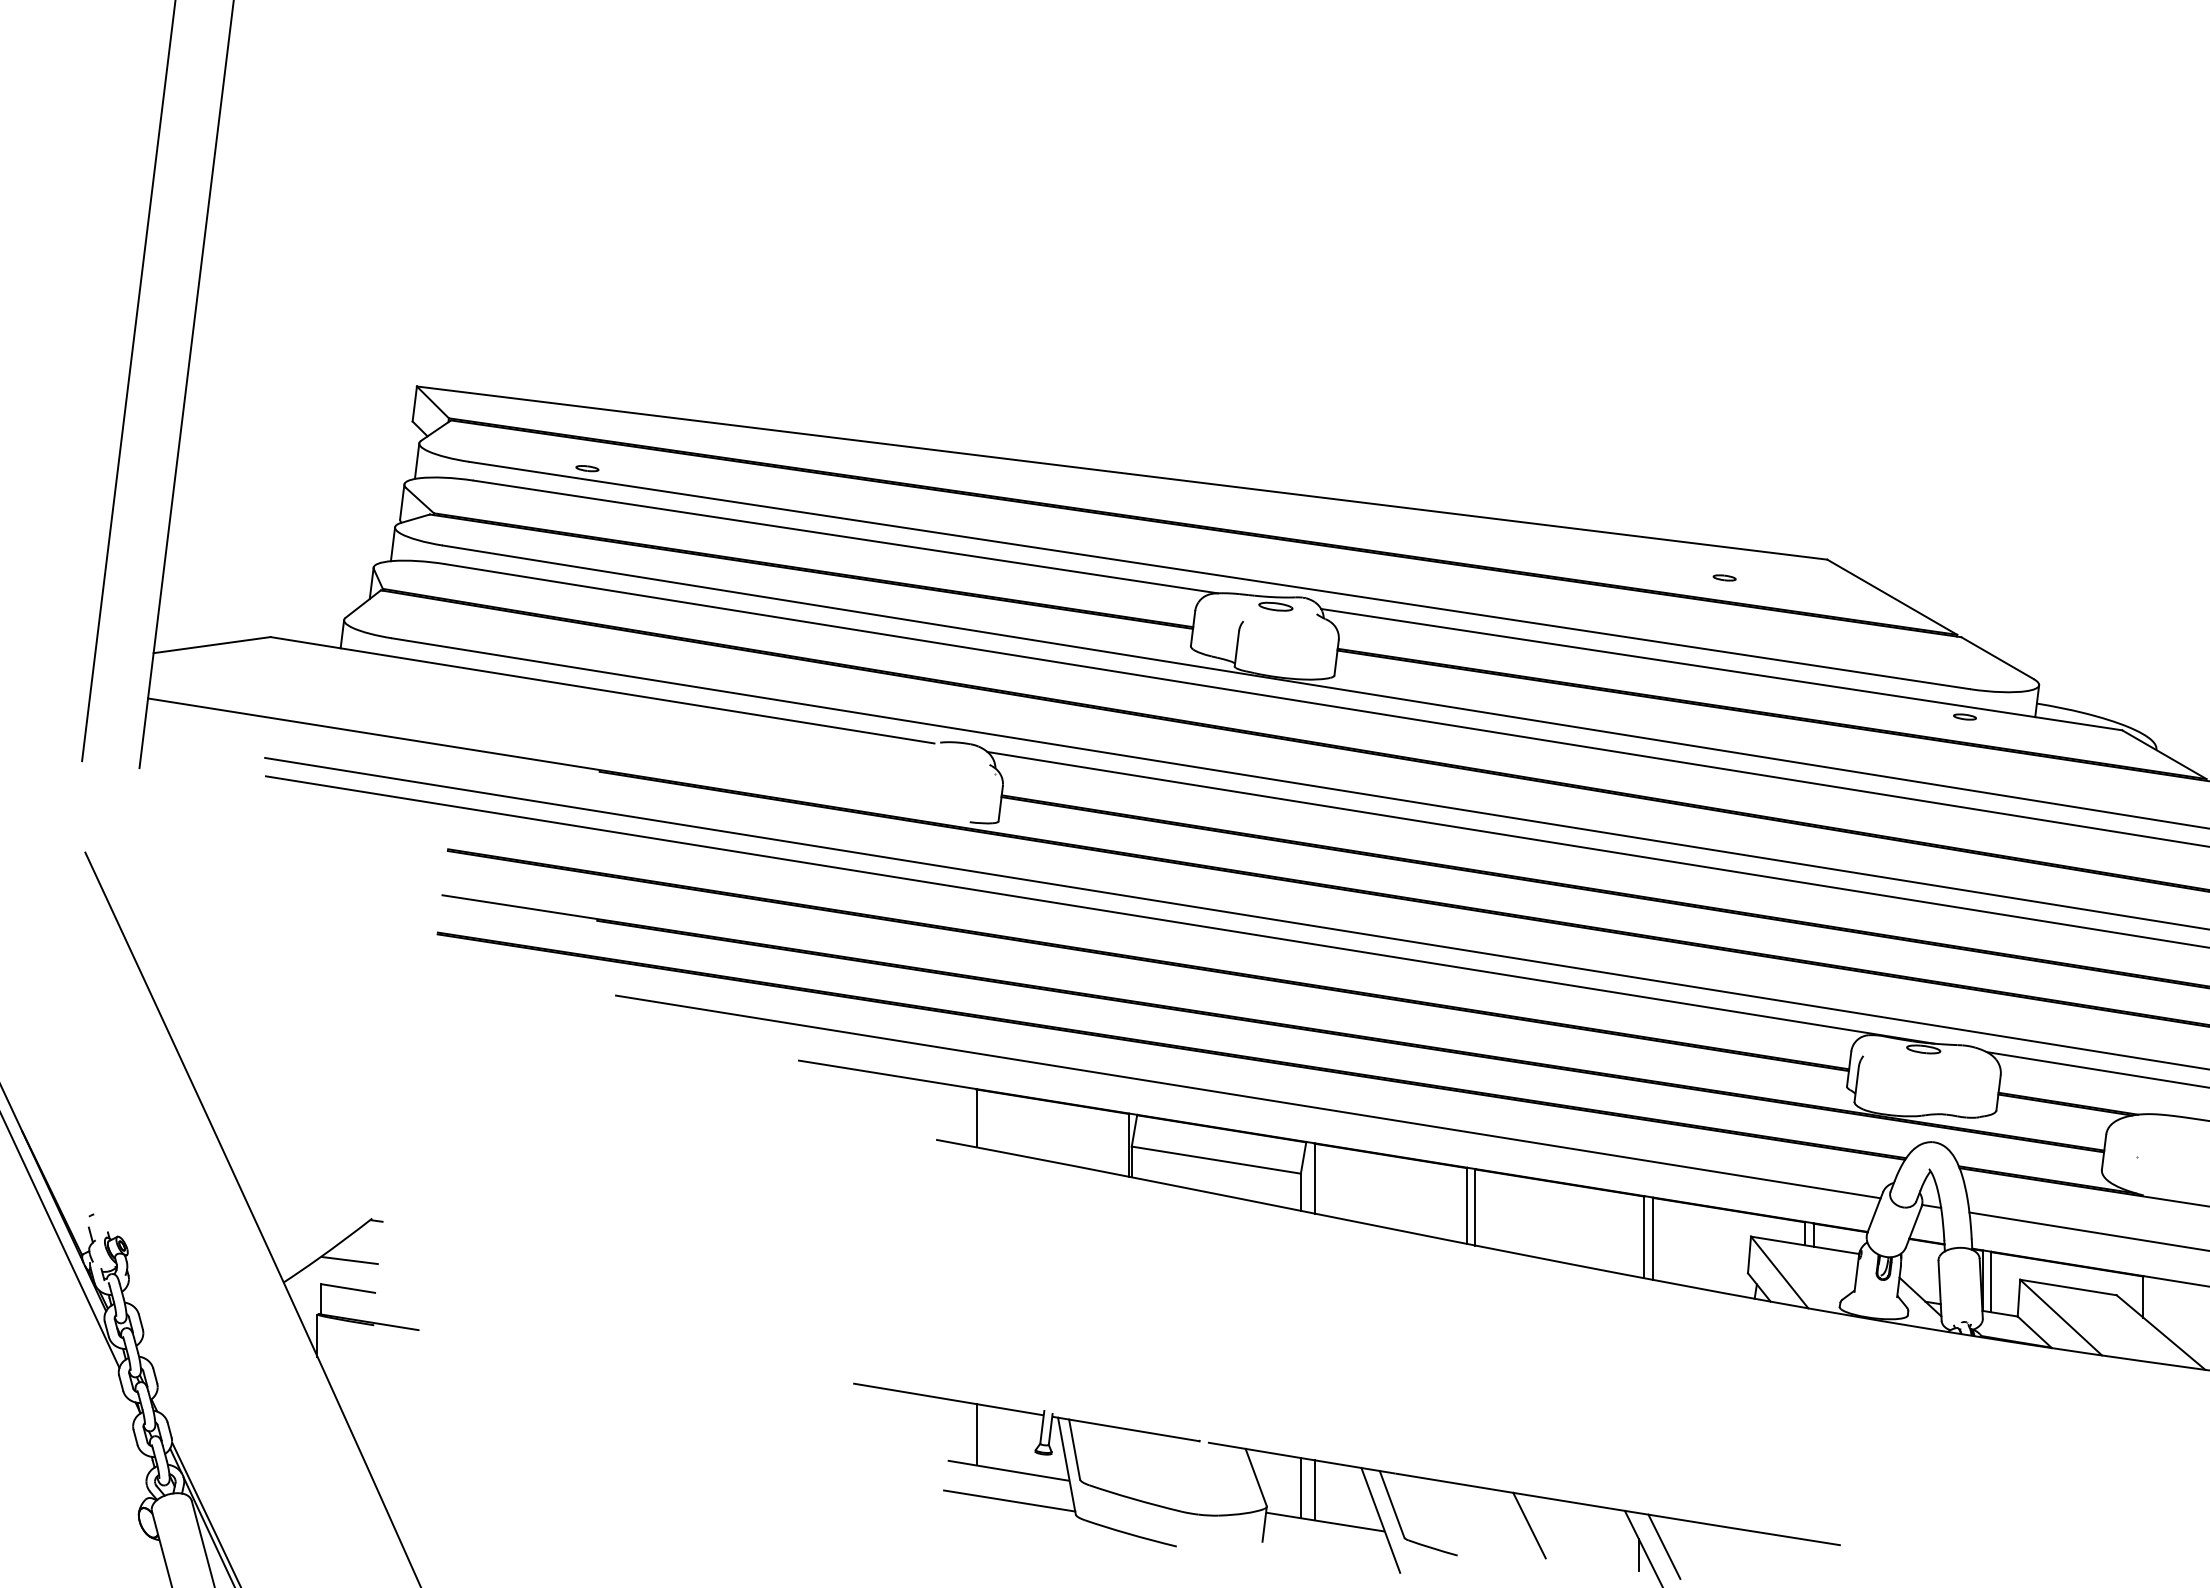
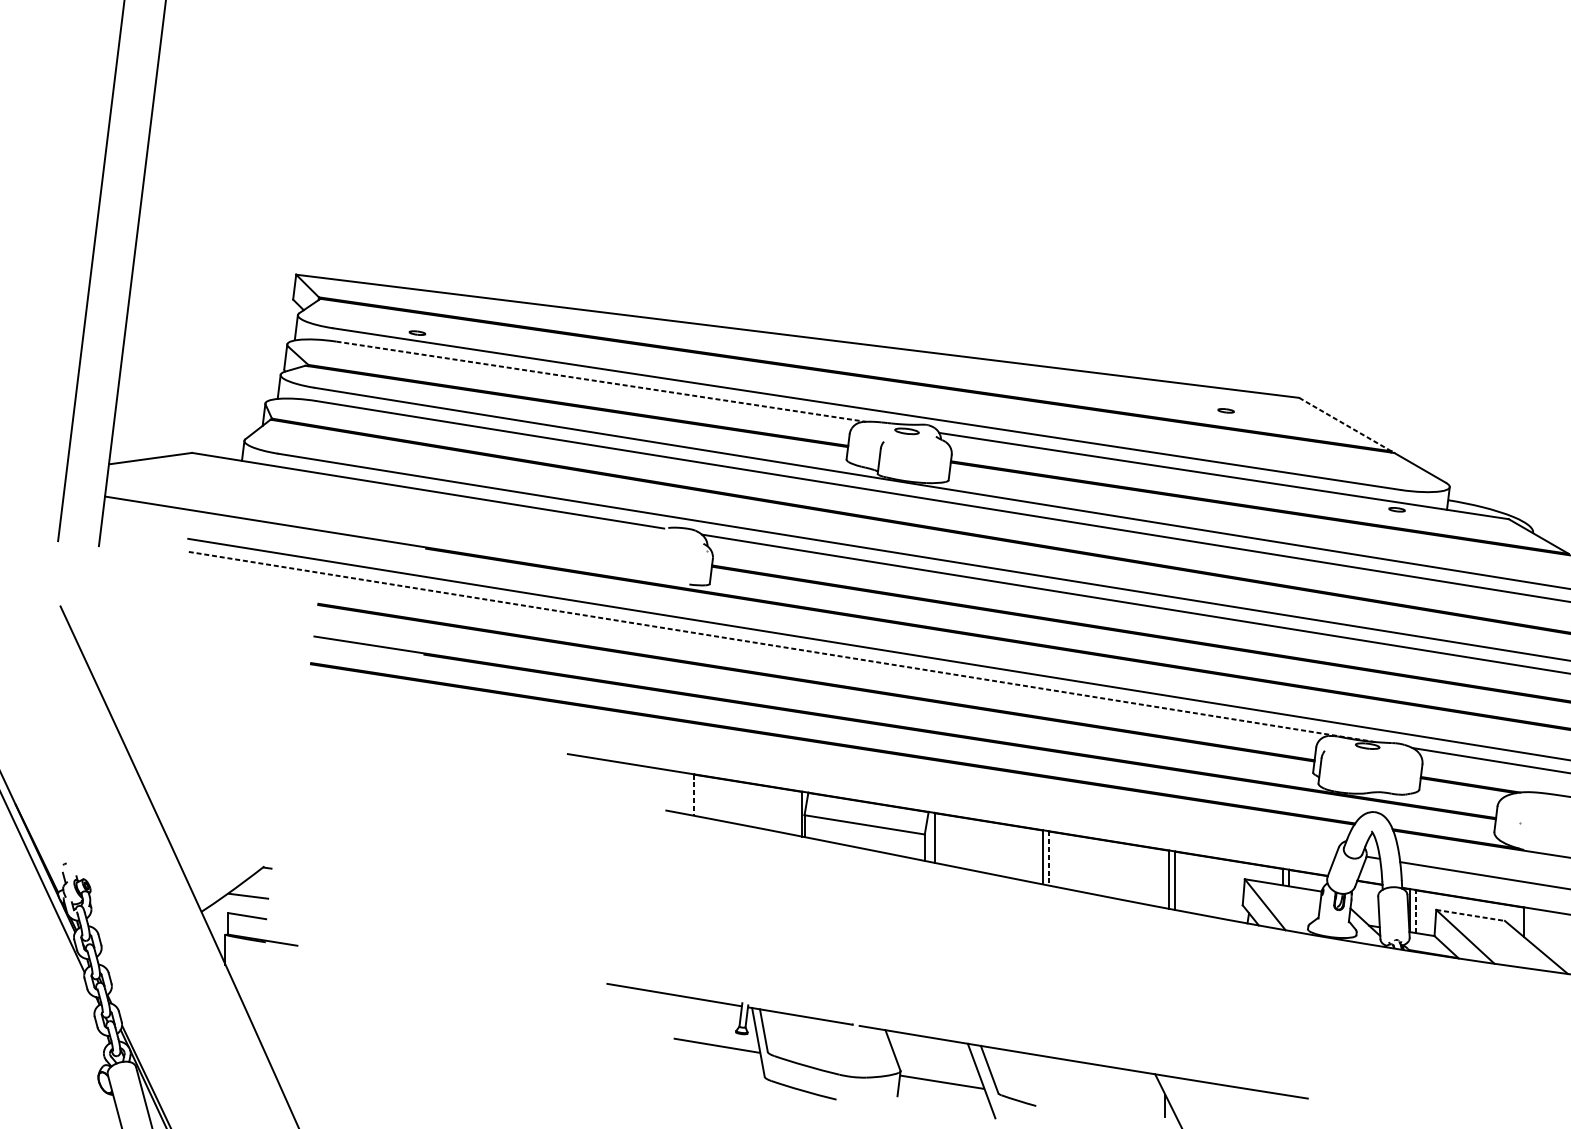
line: (846, 537) -> (601, 382), solid -> dashed
line: (1892, 597) -> (1345, 424), solid -> dashed
line: (1100, 910) -> (782, 647), solid -> dashed
line: (1248, 1096) -> (887, 779), removed
line: (976, 1118) -> (694, 795), solid -> dashed
line: (1475, 1208) -> (1048, 859), solid -> dashed
line: (1991, 1281) -> (1415, 911), solid -> dashed
line: (2068, 1287) -> (1470, 915), solid -> dashed
line: (976, 1434) -> (694, 1019), removed
line: (1300, 1488) -> (924, 1058), removed
line: (1314, 1490) -> (934, 1059), removed
line: (1009, 1500) -> (717, 1066), removed
line: (1529, 1525) -> (1087, 1084), removed
line: (1664, 1546) -> (1183, 1099), removed

